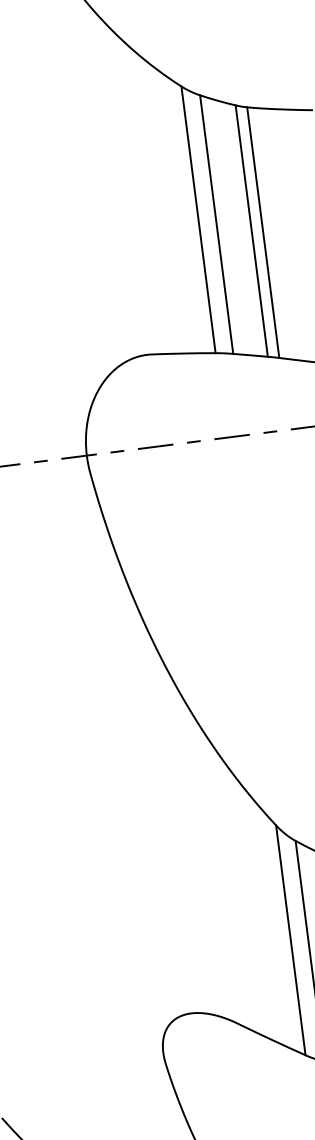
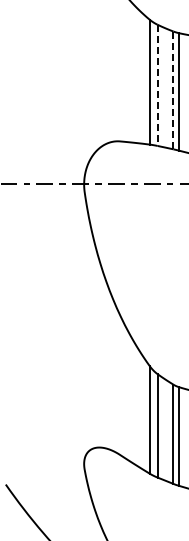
line: (216, 224) -> (157, 85), solid -> dashed
line: (251, 231) -> (173, 90), solid -> dashed

